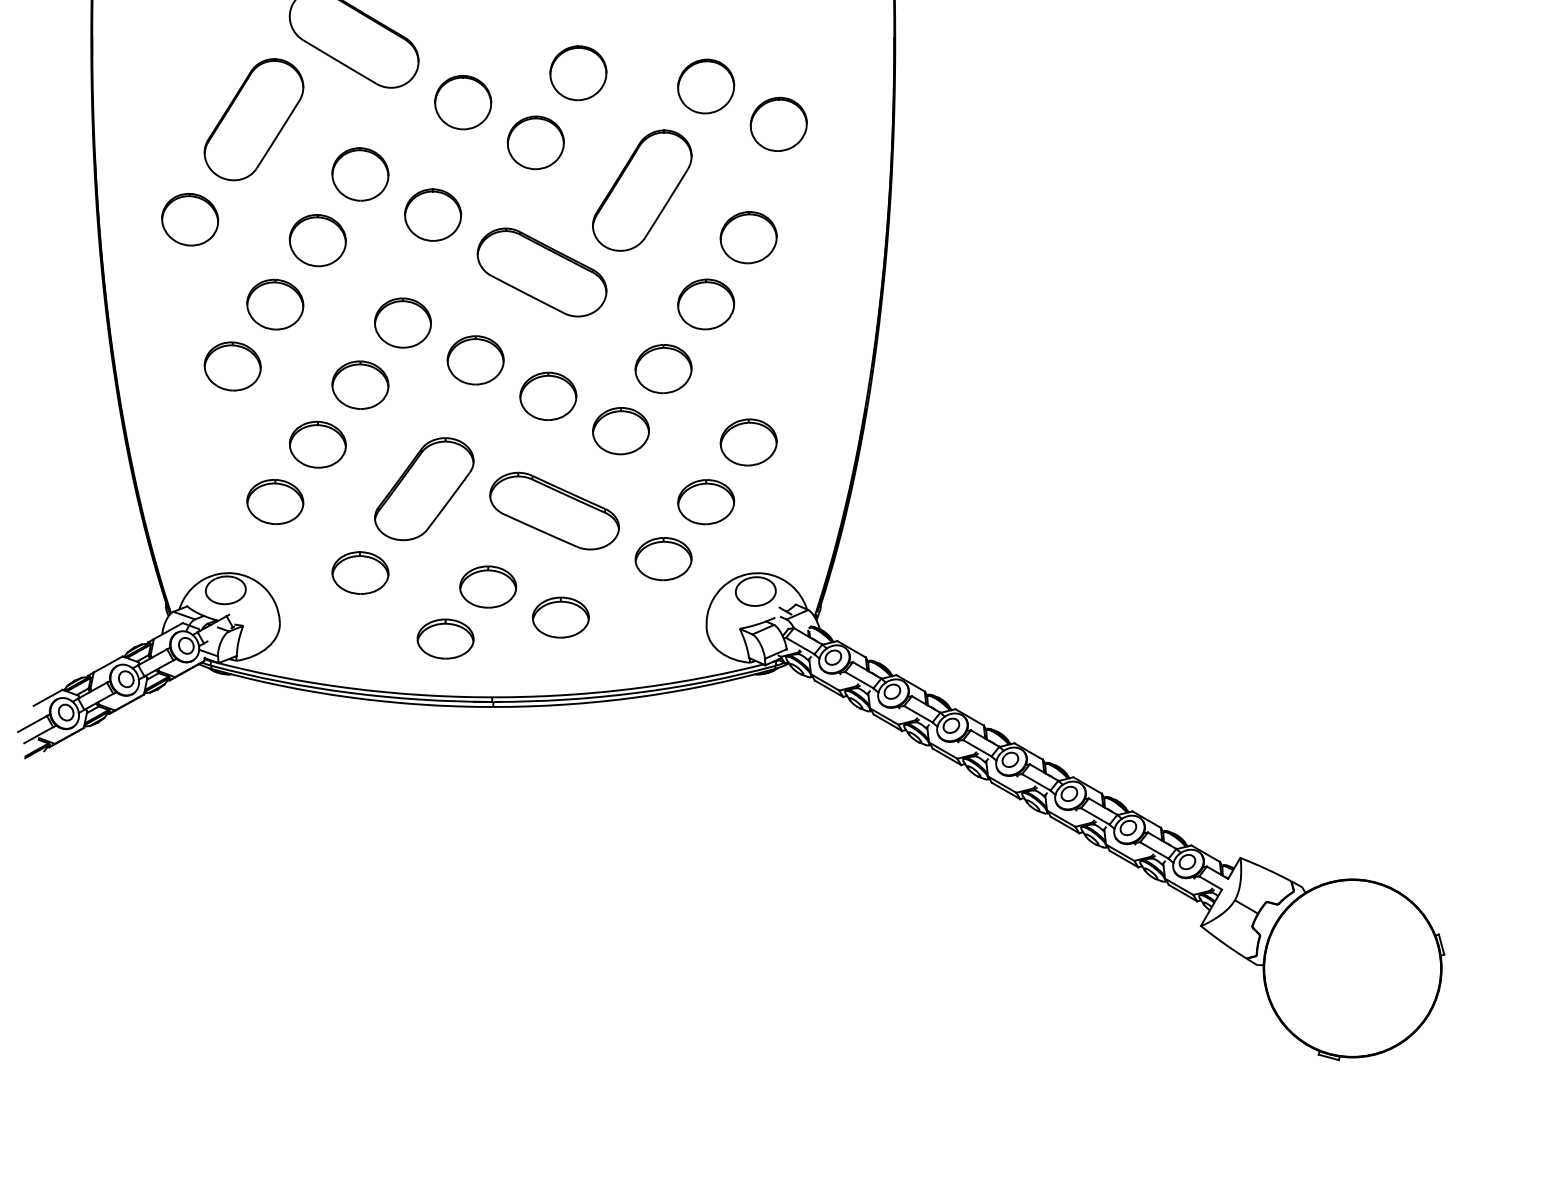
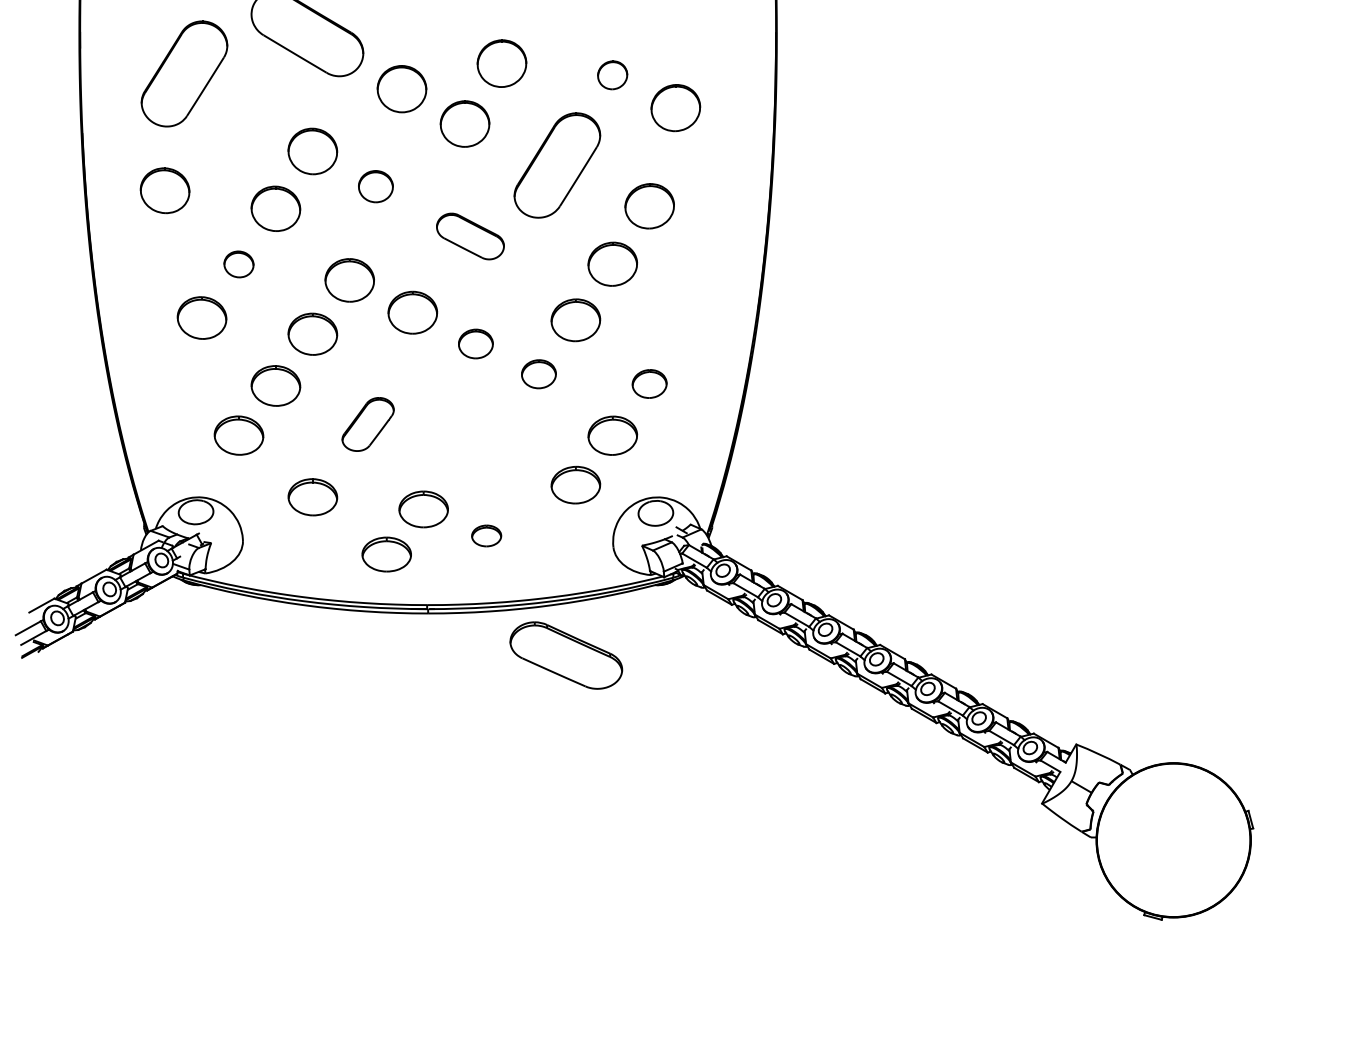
part: (705, 86) -> (612, 75), size x0.6
part: (253, 119) -> (184, 73), moved
part: (432, 214) -> (375, 186), size x0.7
part: (542, 272) -> (470, 236), size x0.6
part: (274, 304) -> (238, 264), size x0.6
part: (547, 395) -> (475, 343), size x0.7
part: (620, 431) -> (538, 374), size x0.7
part: (748, 441) -> (649, 383), size x0.7
part: (423, 489) -> (367, 424), size x0.6
part: (554, 511) -> (566, 655), moved
part: (560, 617) -> (486, 535), size x0.6

